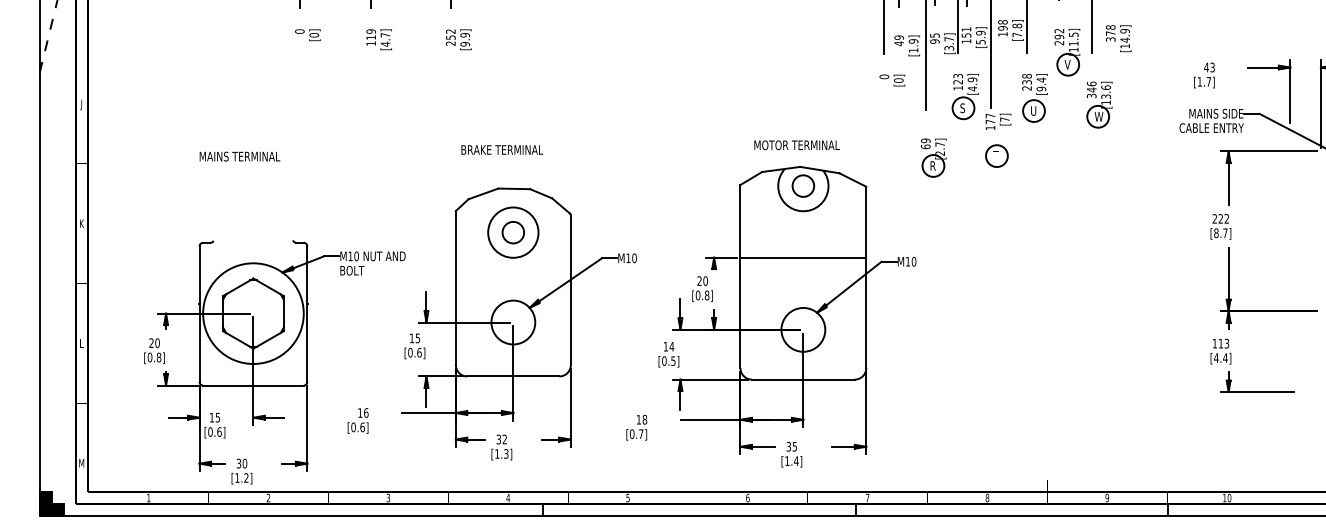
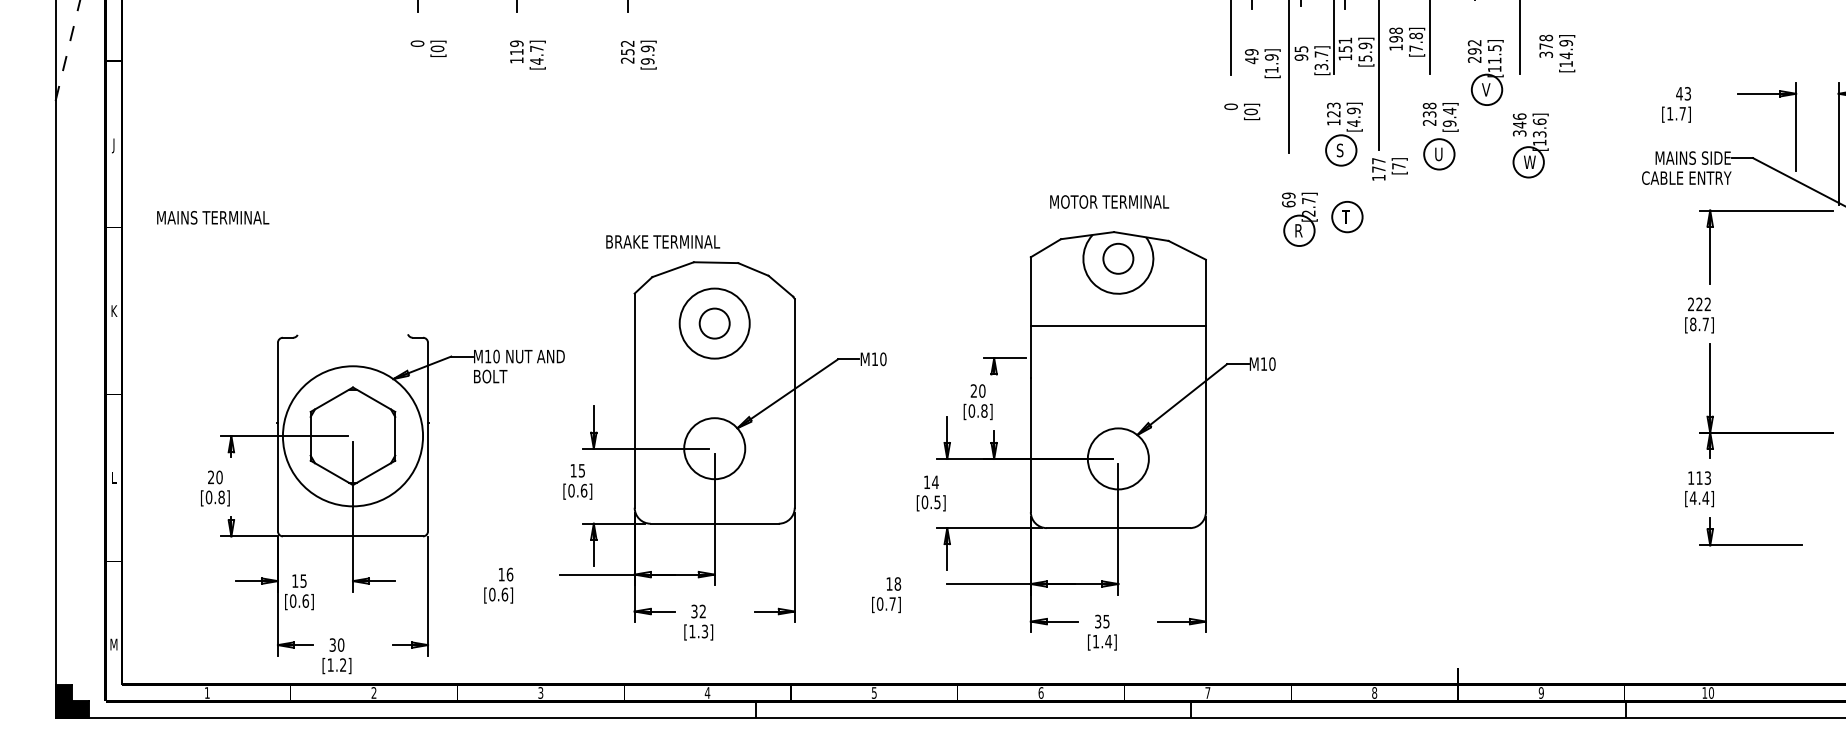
text: (502, 149) -> (663, 241), moved
part: (996, 155) -> (1346, 216), moved
text: (239, 156) -> (212, 217), moved
line: (803, 257) -> (1118, 326), moved

